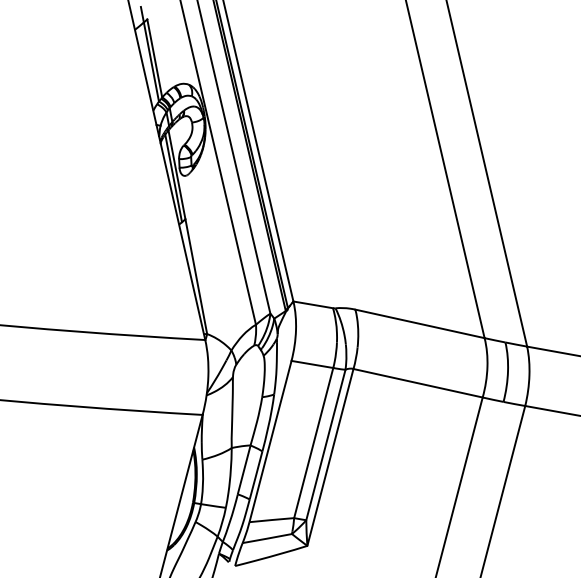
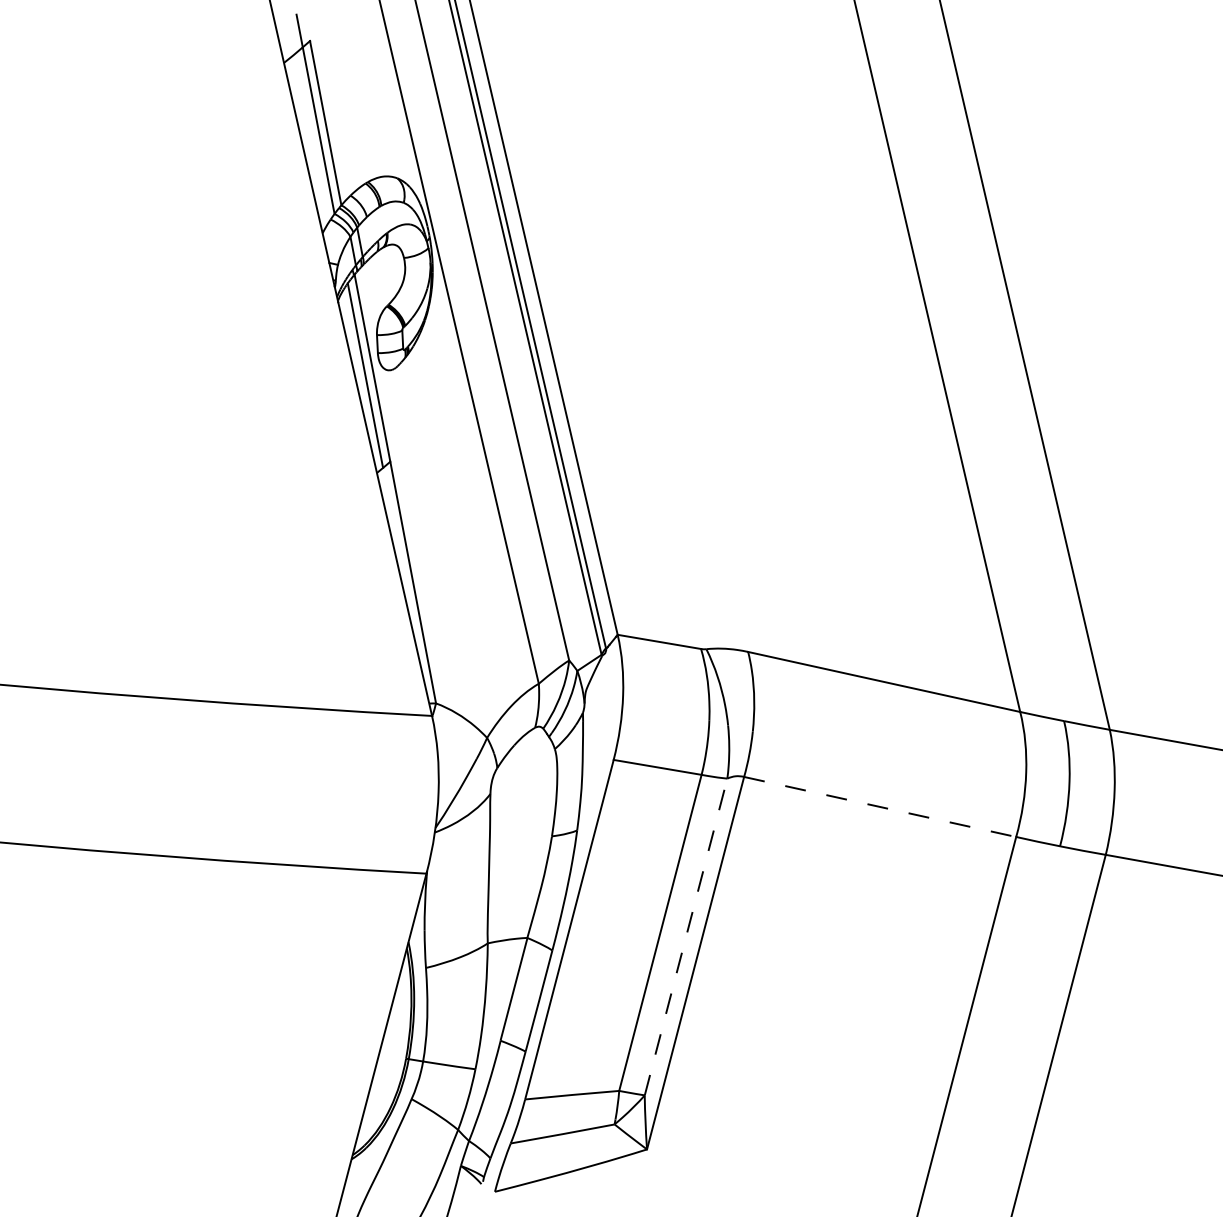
line: (418, 383) -> (881, 807), solid -> dashed
line: (325, 445) -> (685, 938), solid -> dashed

